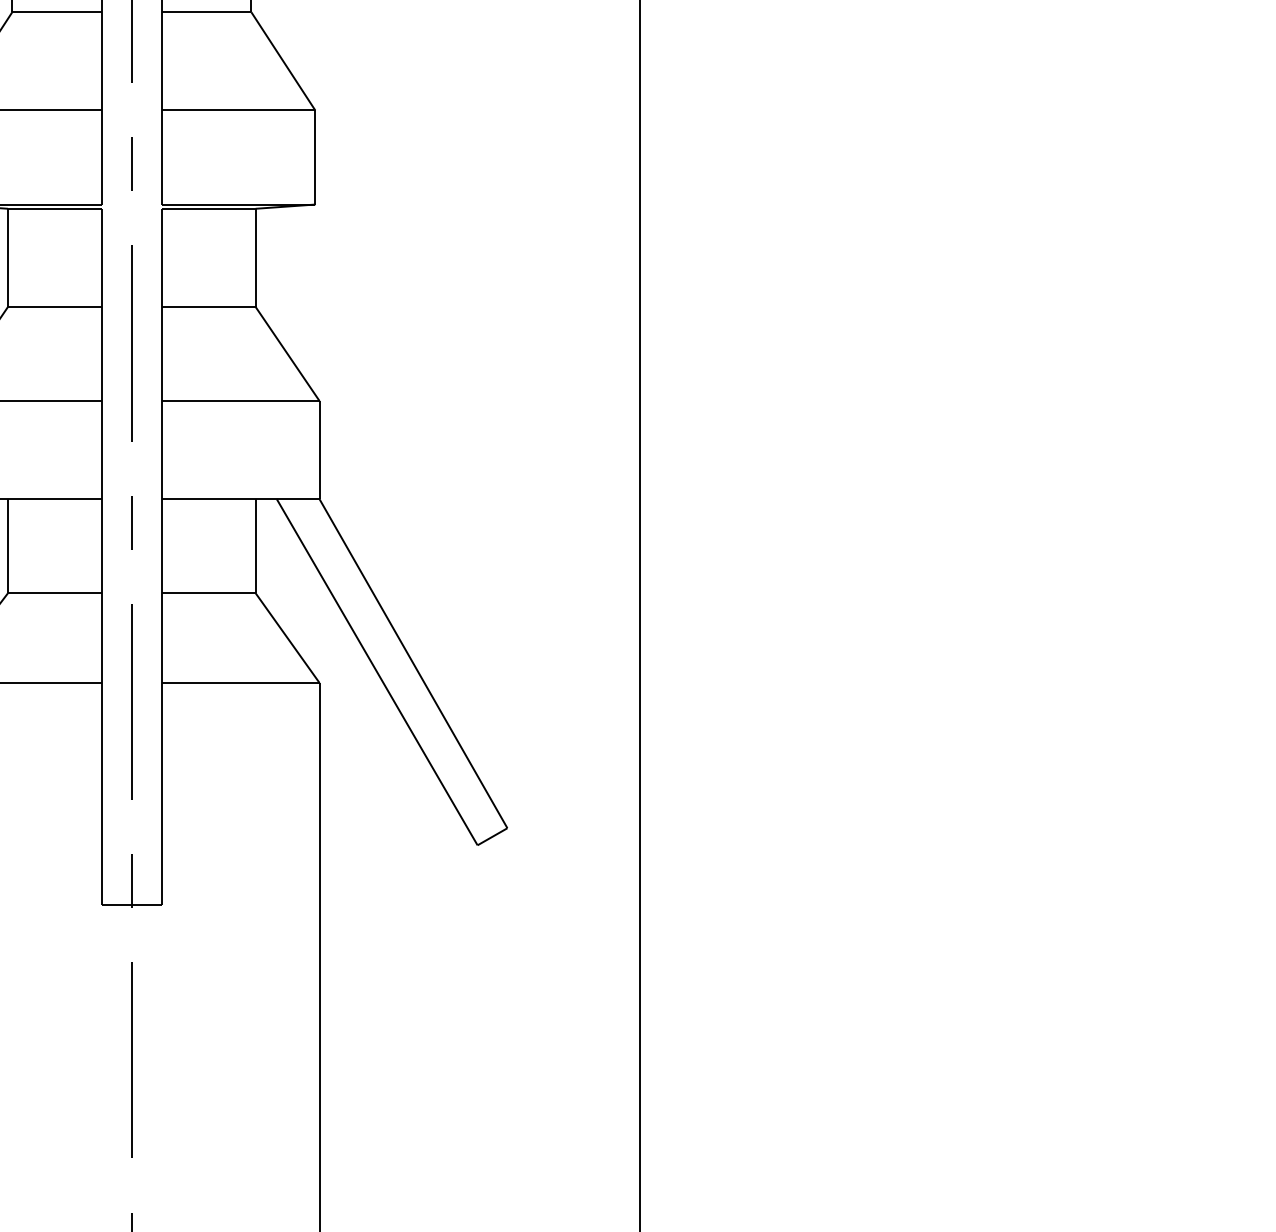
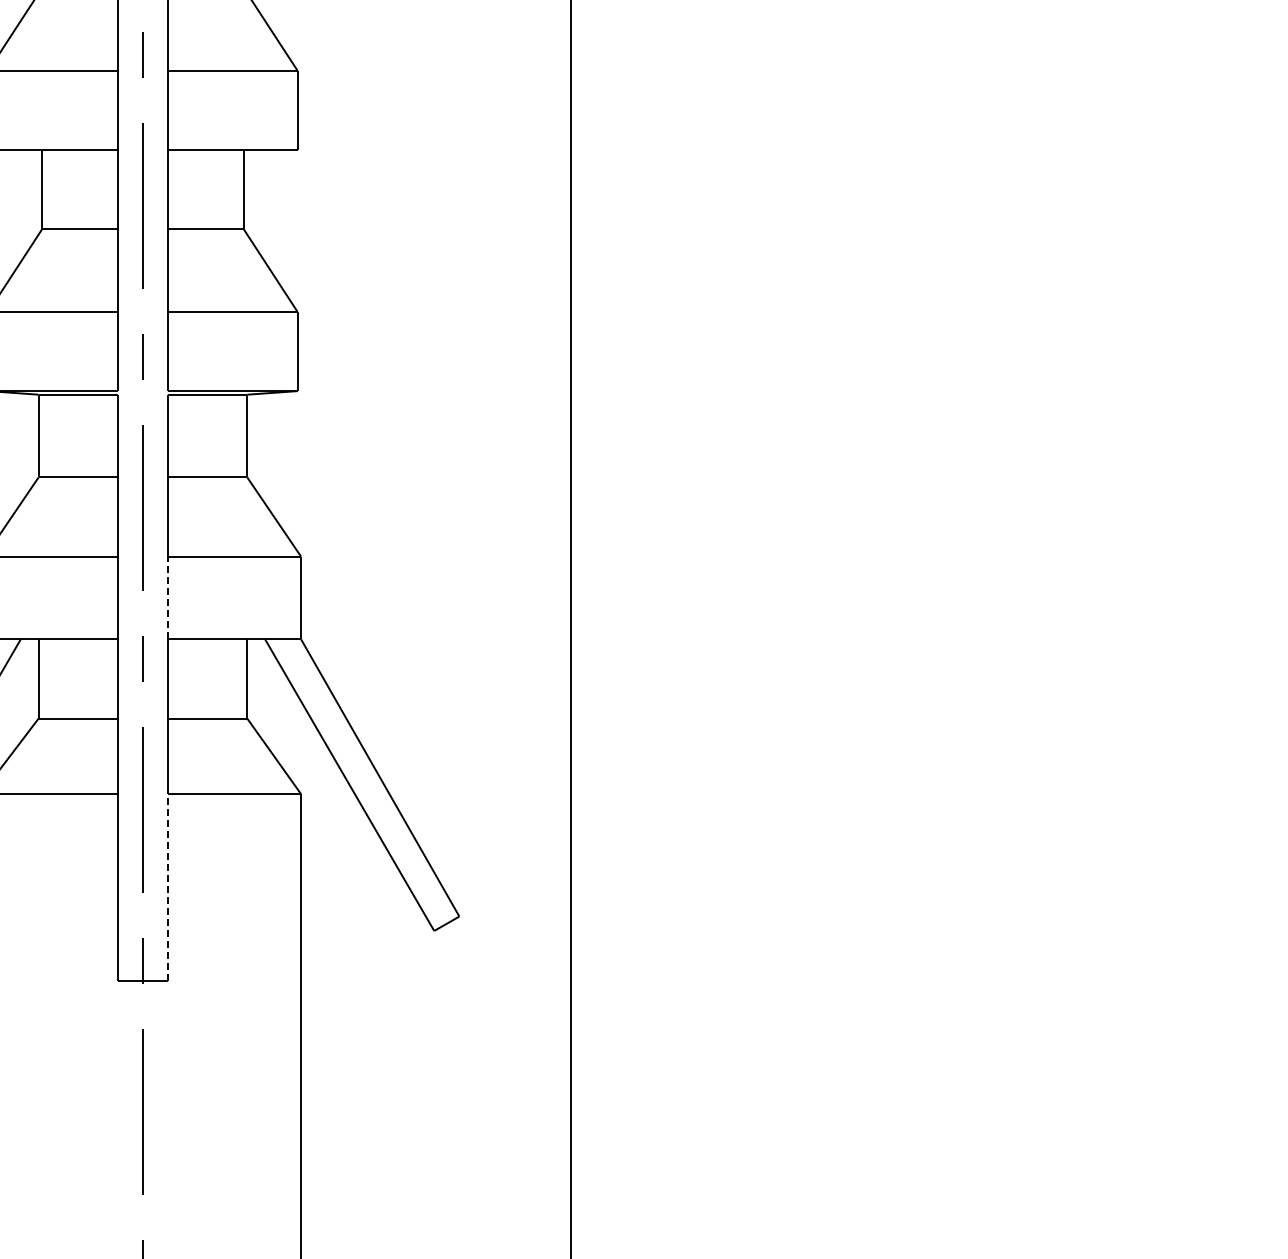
line: (162, 449) -> (168, 597), solid -> dashed
line: (162, 793) -> (168, 887), solid -> dashed

